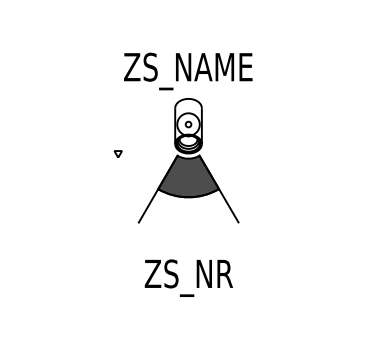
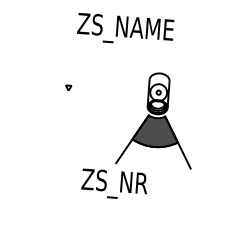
part: (188, 160) -> (156, 119), moved

